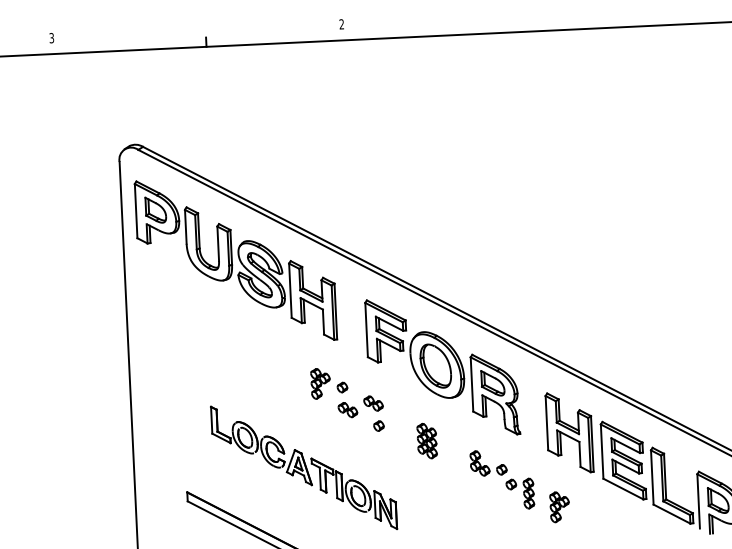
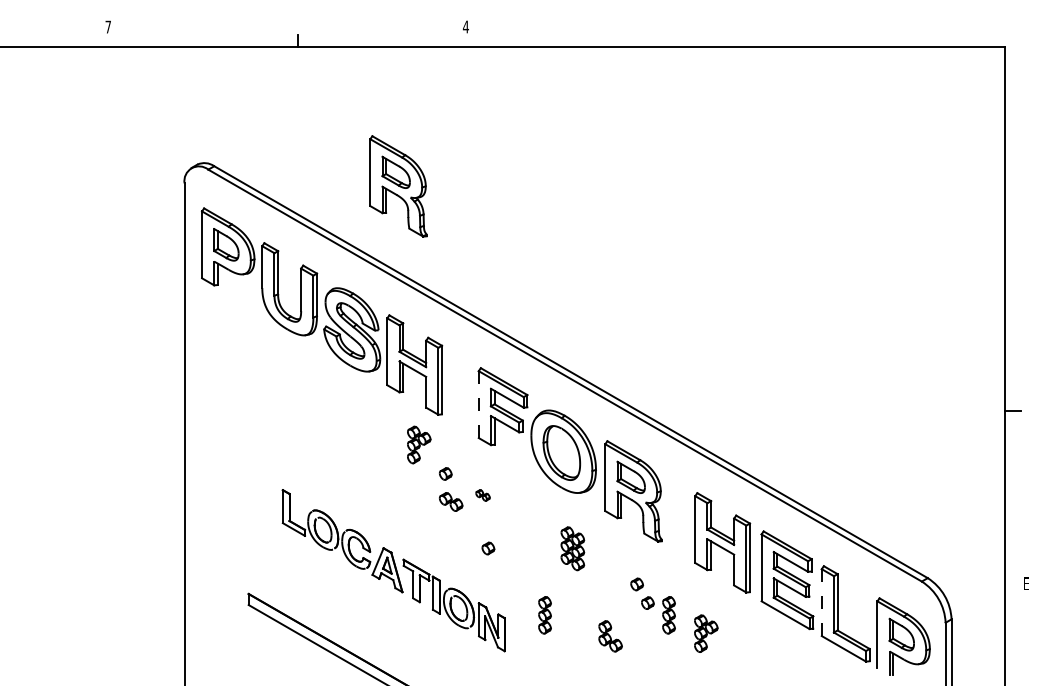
text: (341, 23) -> (465, 26), 2 -> 4
text: (51, 37) -> (107, 26), 3 -> 7
part: (293, 156) -> (398, 186), added
line: (366, 329) -> (478, 404), solid -> dashed
part: (320, 383) -> (419, 444), moved
part: (373, 403) -> (482, 495), size x0.6
part: (379, 426) -> (488, 548), moved
part: (426, 440) -> (572, 548), moved
part: (479, 463) -> (610, 636), moved
line: (652, 477) -> (821, 602), solid -> dashed
part: (427, 498) -> (544, 615), added

